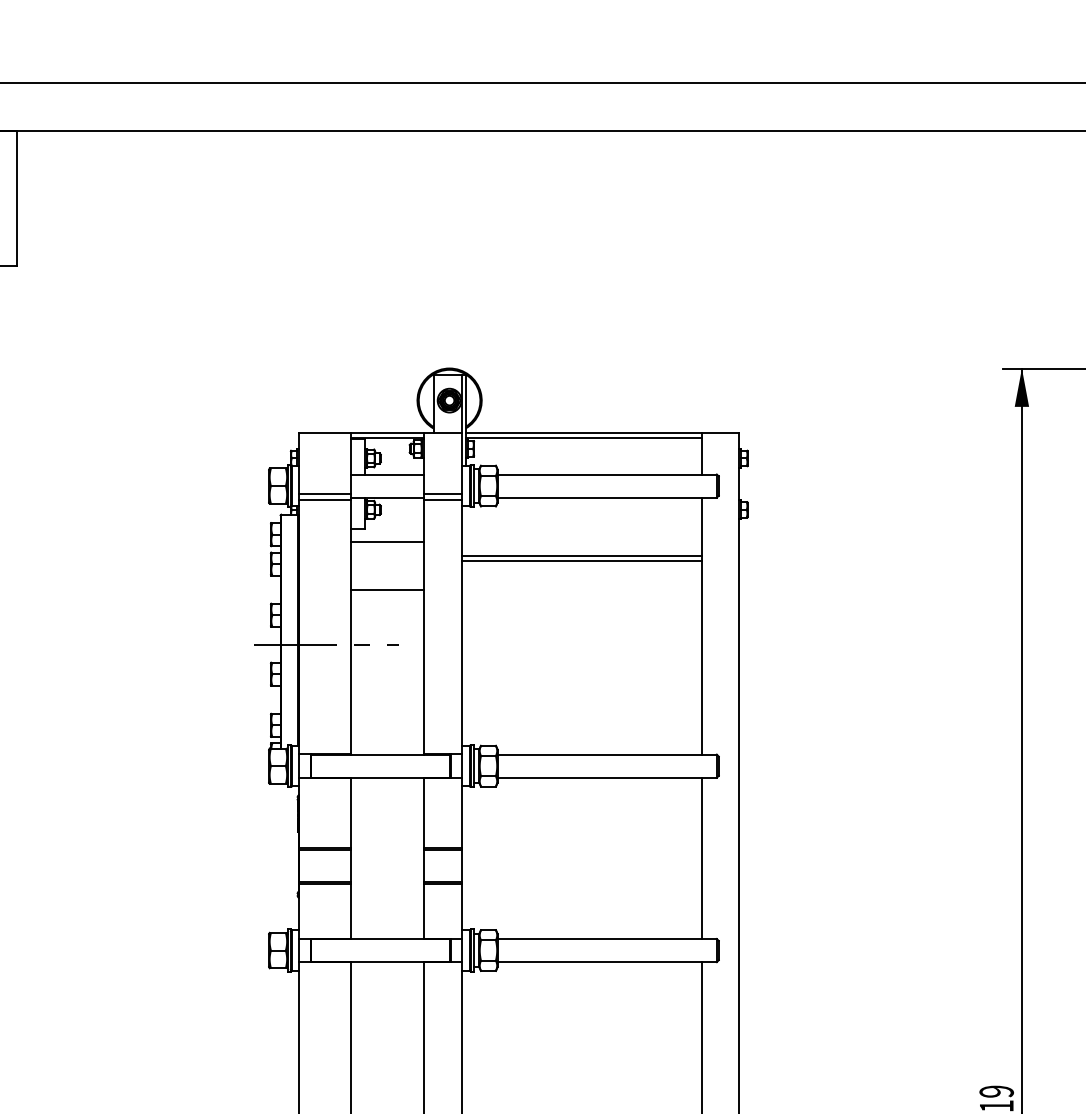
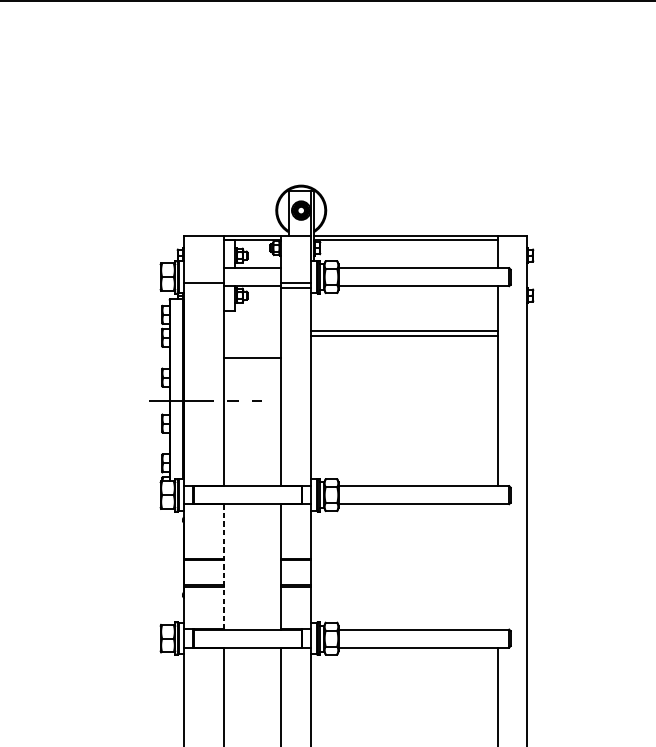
line: (324, 500) -> (203, 288), removed
line: (386, 541) -> (252, 320), removed
line: (350, 858) -> (224, 566), solid -> dashed
line: (702, 858) -> (498, 566), removed

